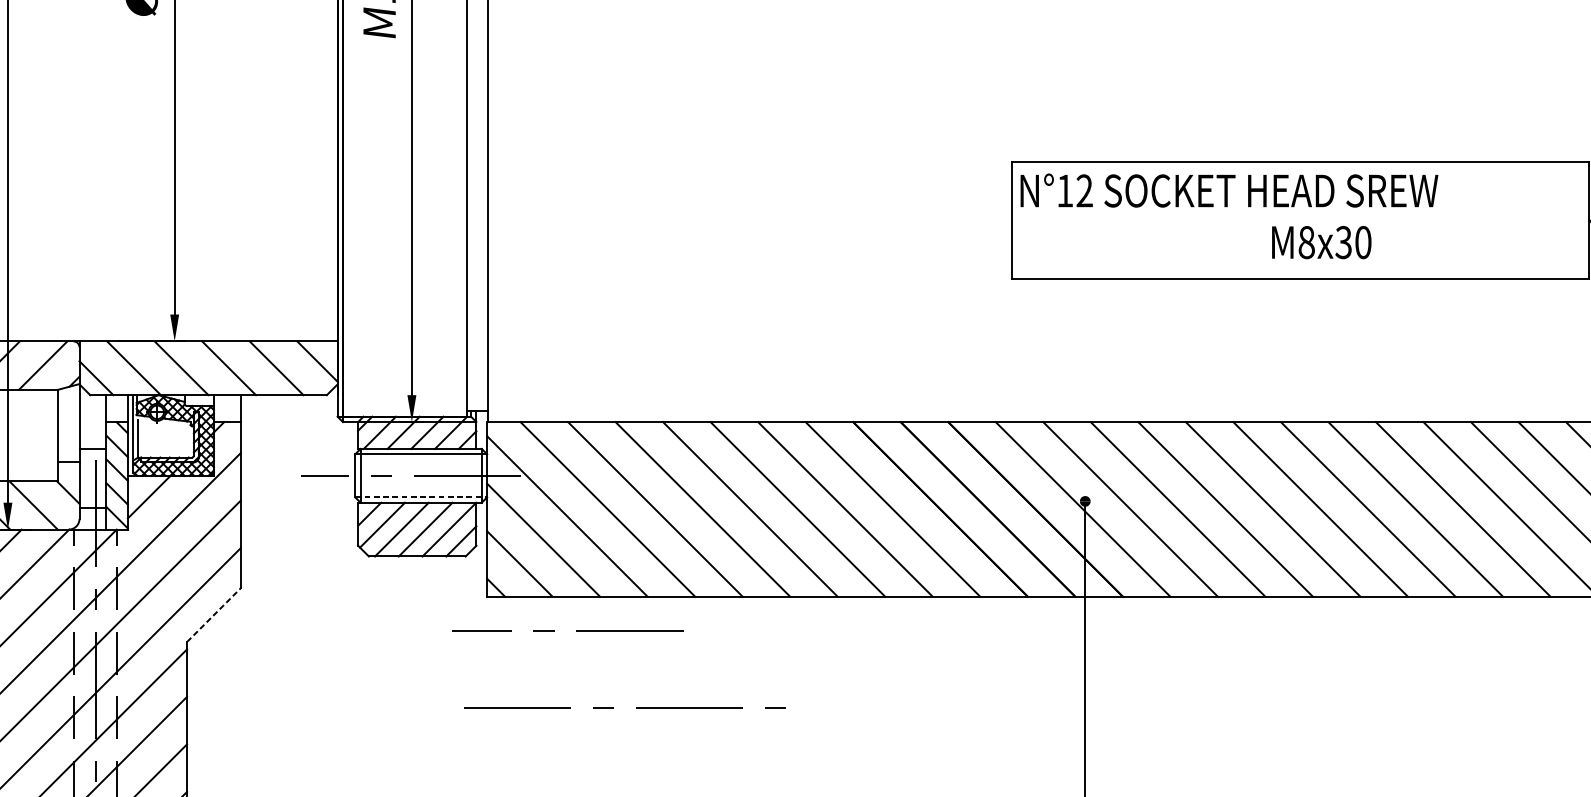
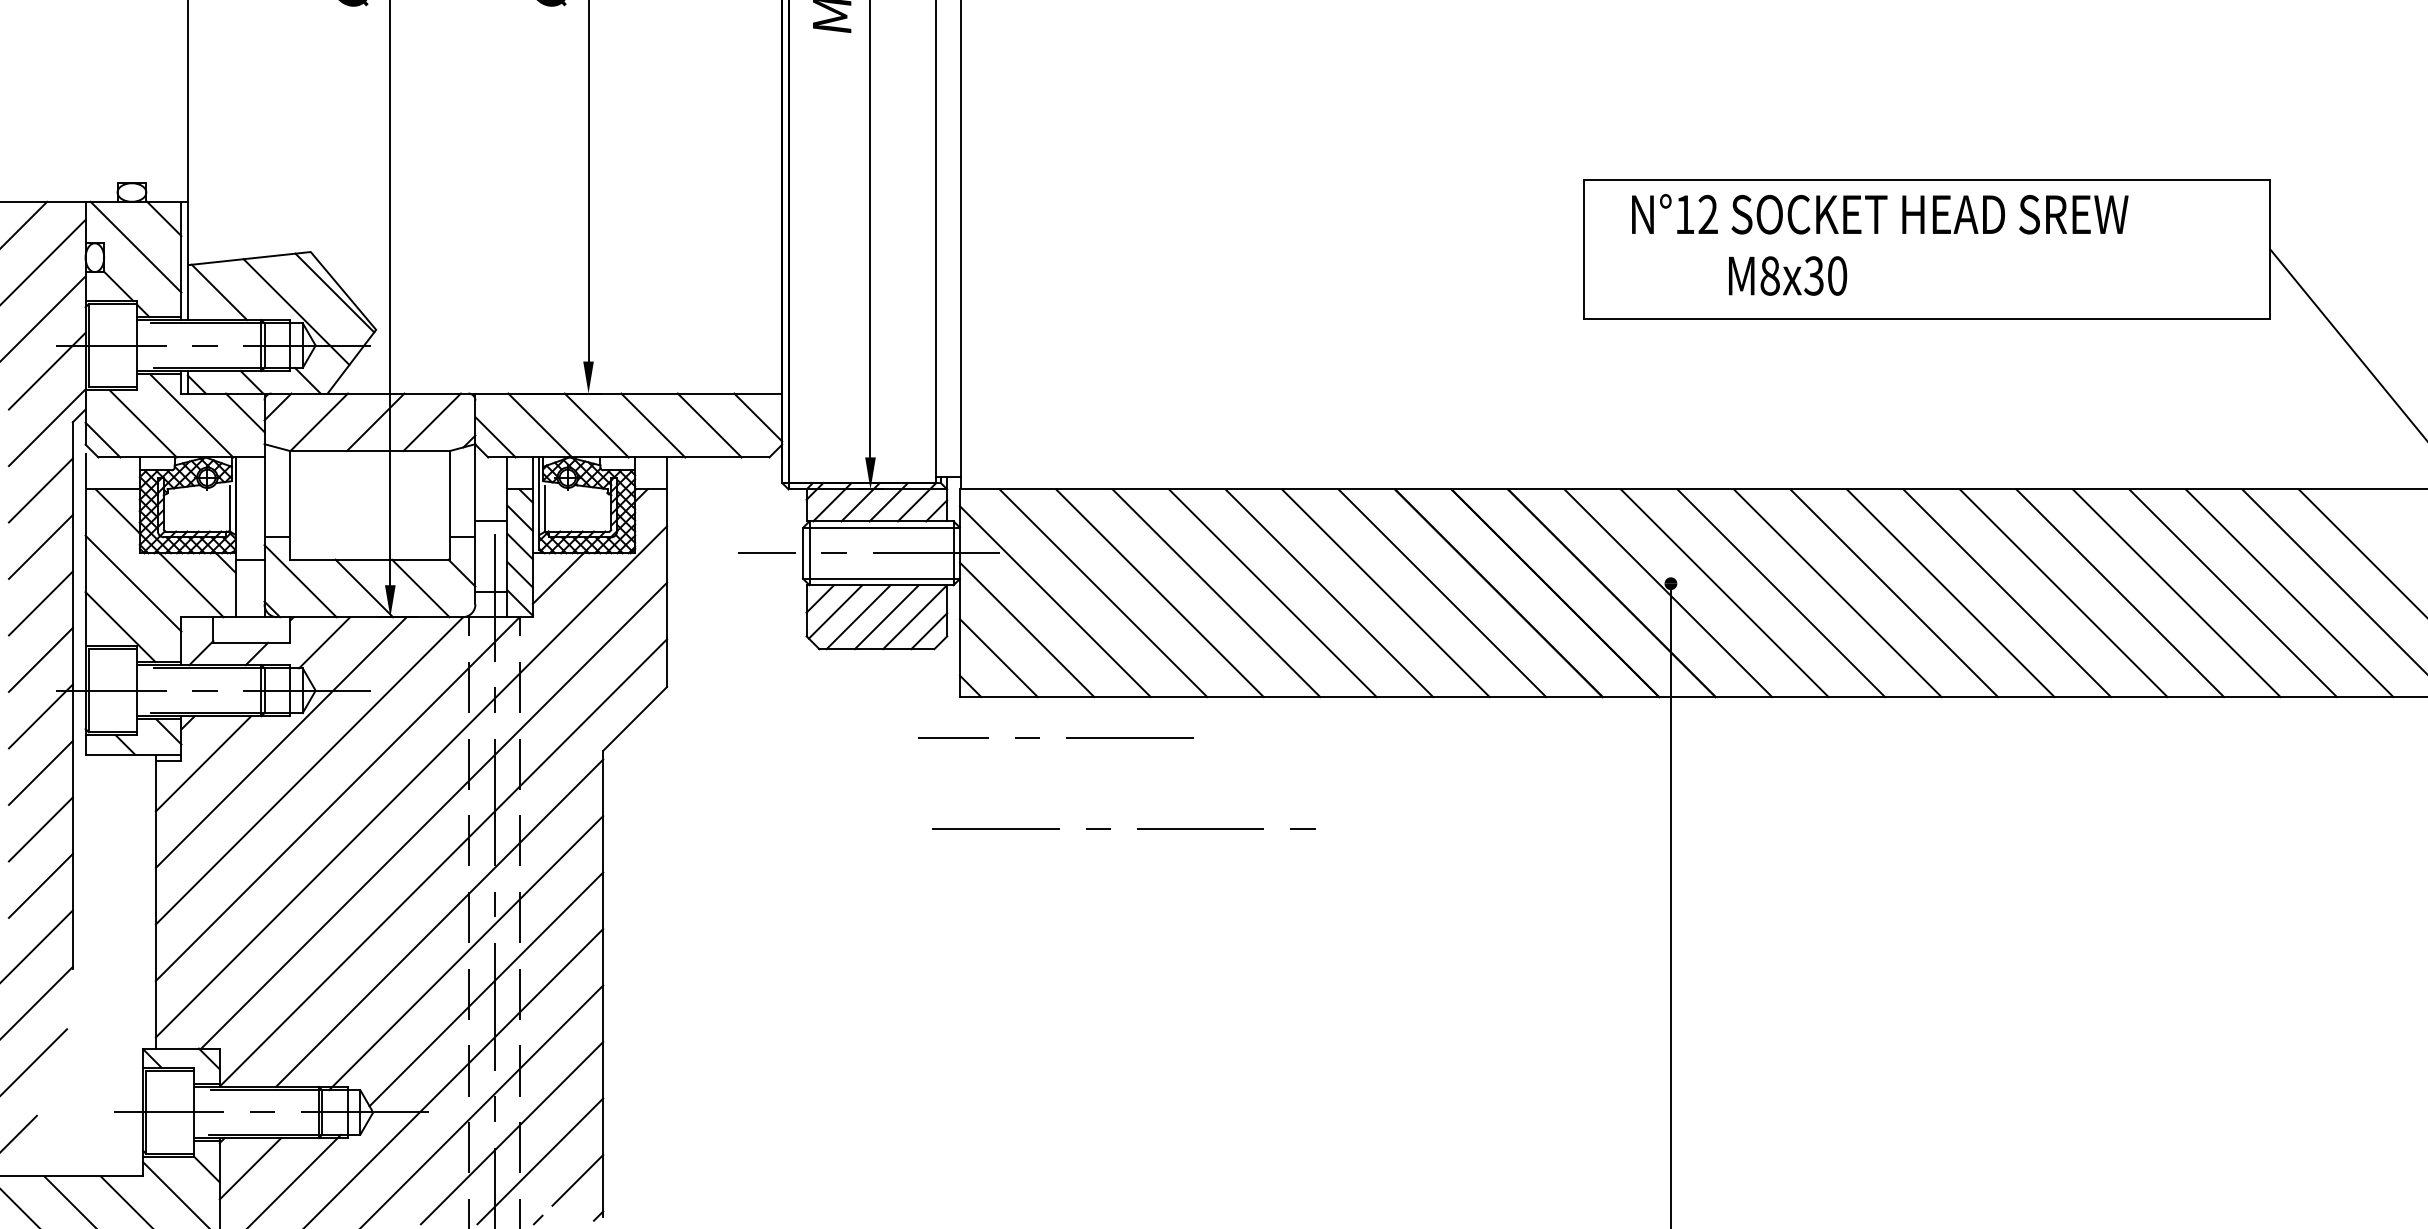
text: (1229, 190) -> (1880, 214), moved
text: (1322, 242) -> (1788, 275), moved
line: (421, 497) -> (882, 578), dashed -> solid
line: (214, 614) -> (635, 718), dashed -> solid

